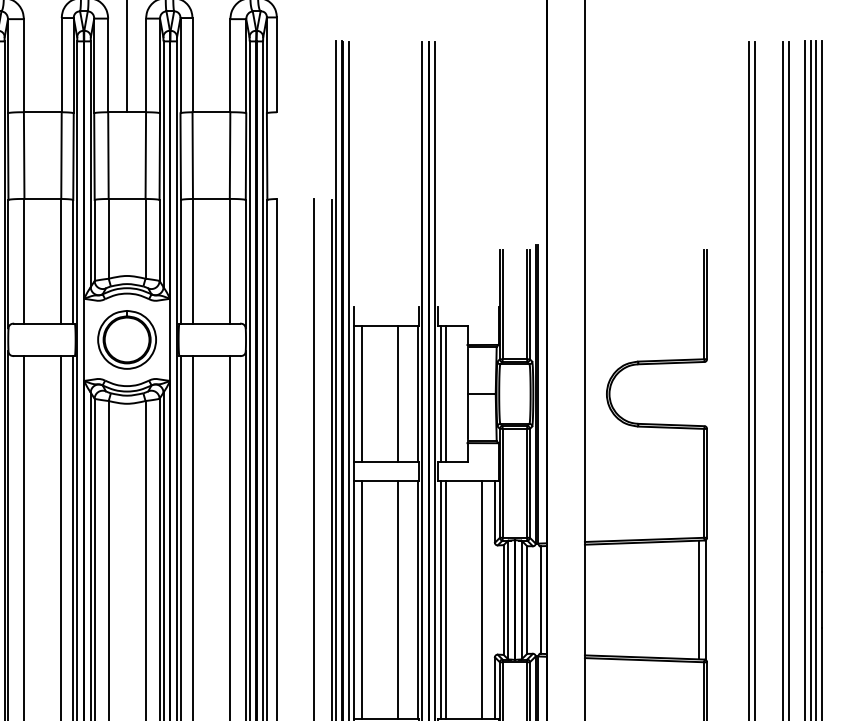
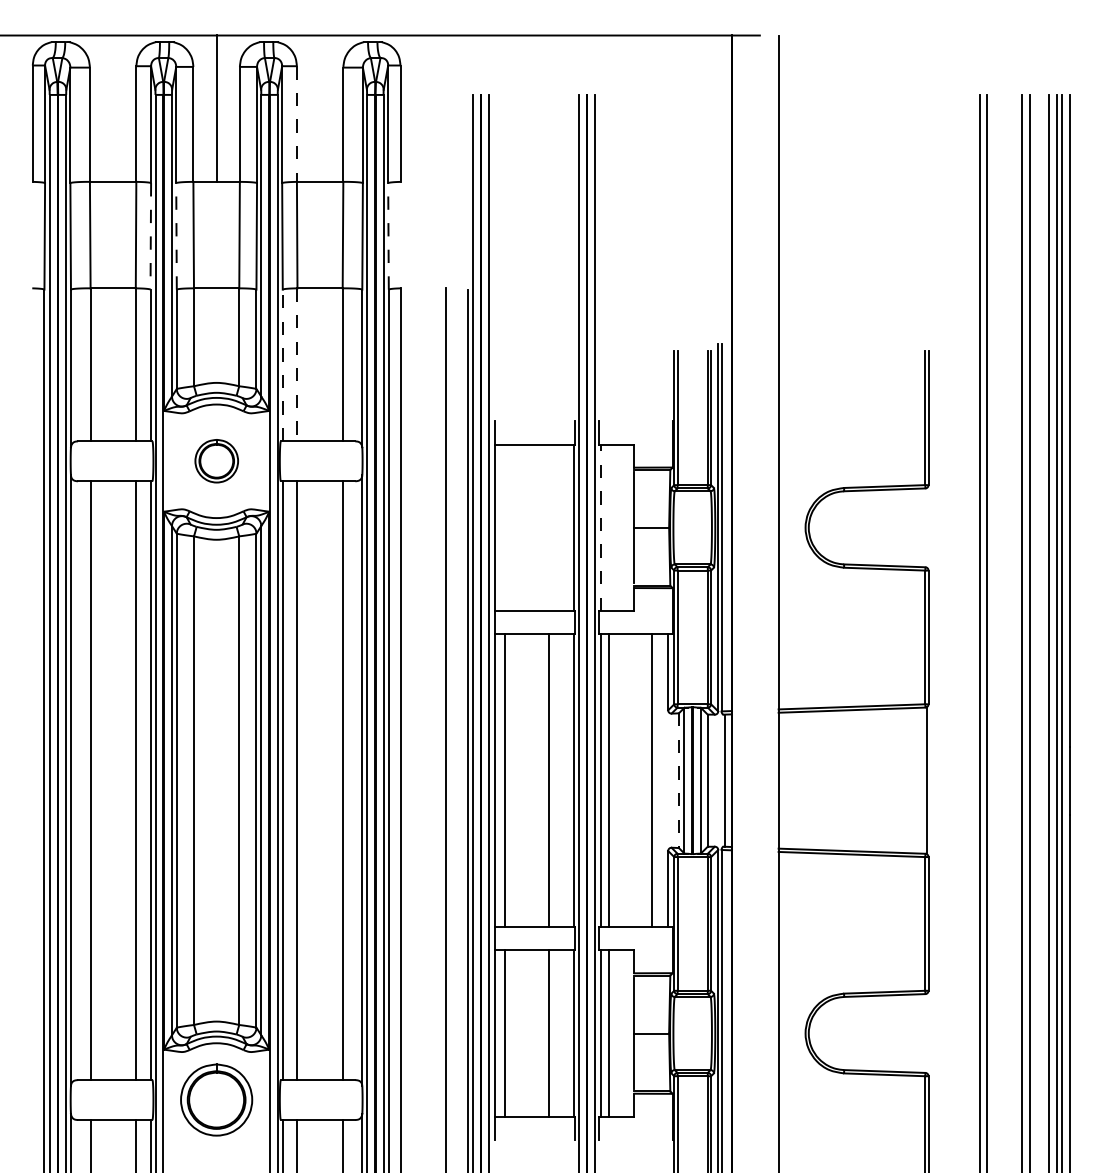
line: (192, 65) -> (296, 124), solid -> dashed
line: (94, 155) -> (176, 235), solid -> dashed
line: (267, 155) -> (388, 235), solid -> dashed
line: (73, 156) -> (150, 236), solid -> dashed
line: (180, 261) -> (282, 365), solid -> dashed
line: (192, 261) -> (297, 364), solid -> dashed
part: (127, 339) -> (216, 460), size x0.6
line: (361, 393) -> (504, 527), removed
line: (398, 393) -> (549, 527), removed
line: (440, 393) -> (601, 527), solid -> dashed
line: (446, 393) -> (608, 527), removed
line: (504, 599) -> (679, 780), solid -> dashed
line: (699, 599) -> (919, 780), removed

